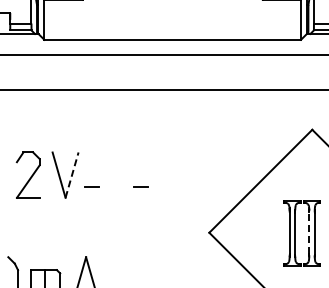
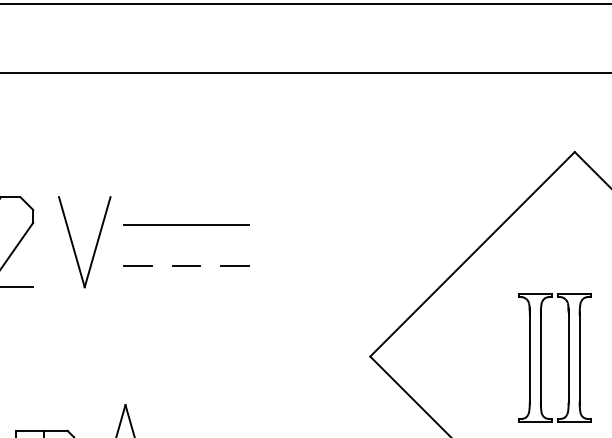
line: (116, 166) -> (185, 224), added
line: (72, 175) -> (98, 242), dashed -> solid
line: (116, 186) -> (185, 264), added
line: (309, 232) -> (569, 356), dashed -> solid

